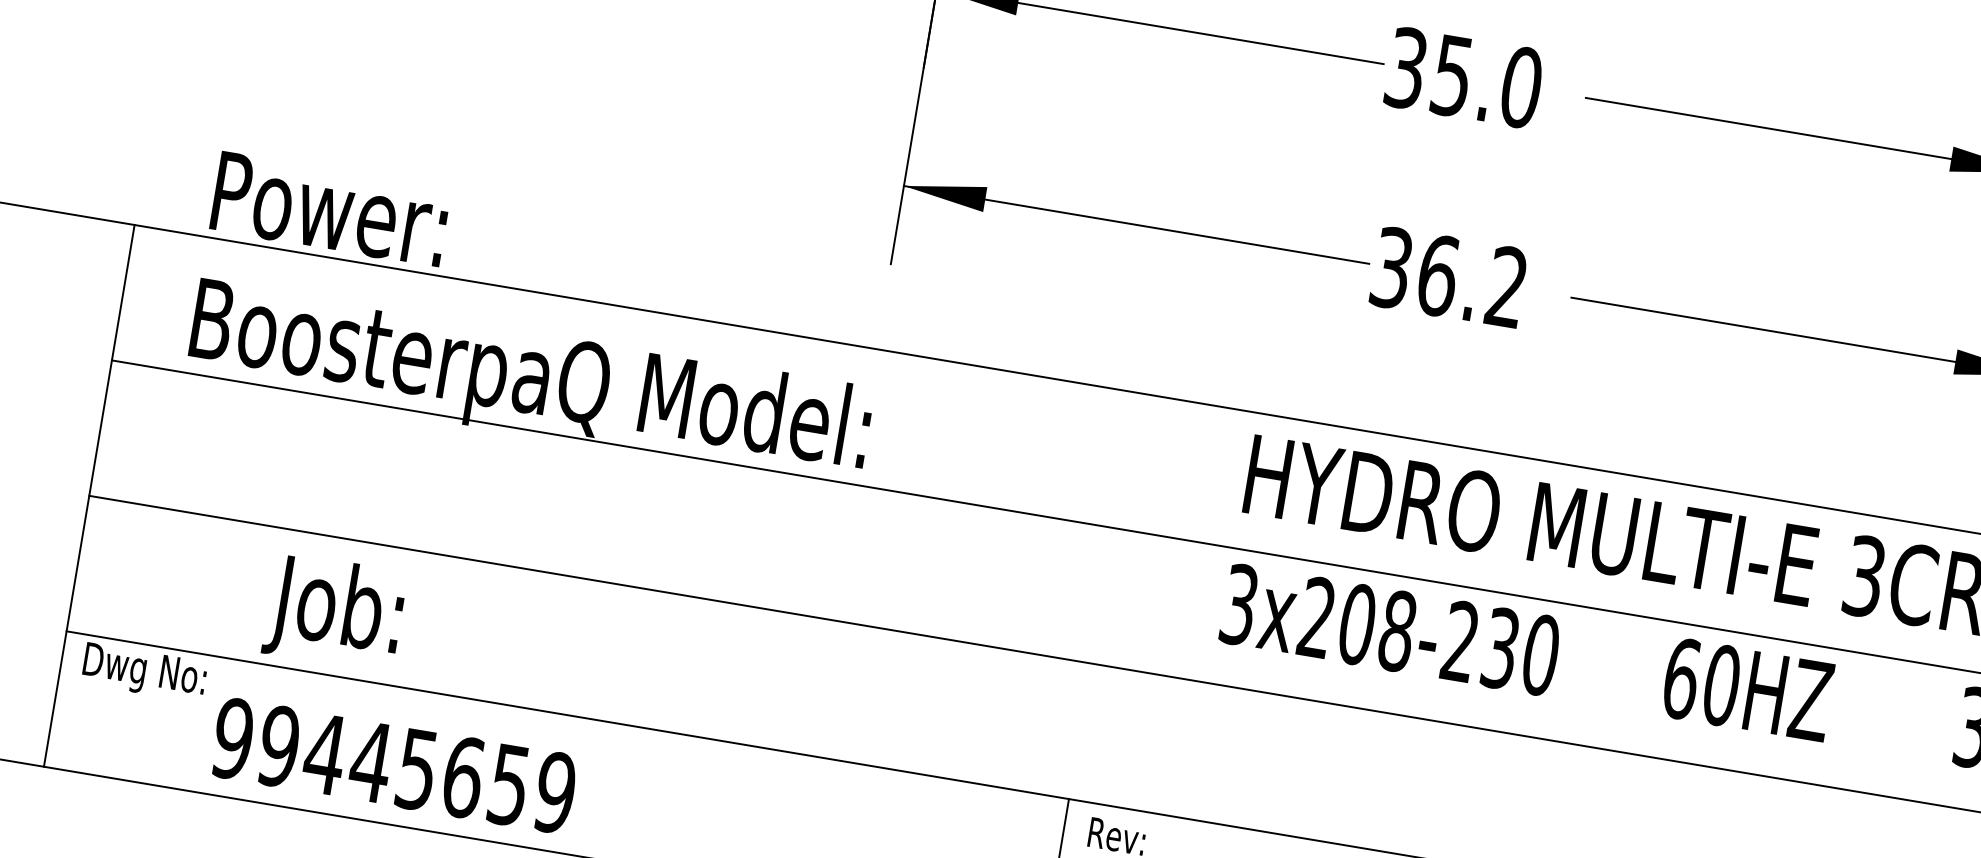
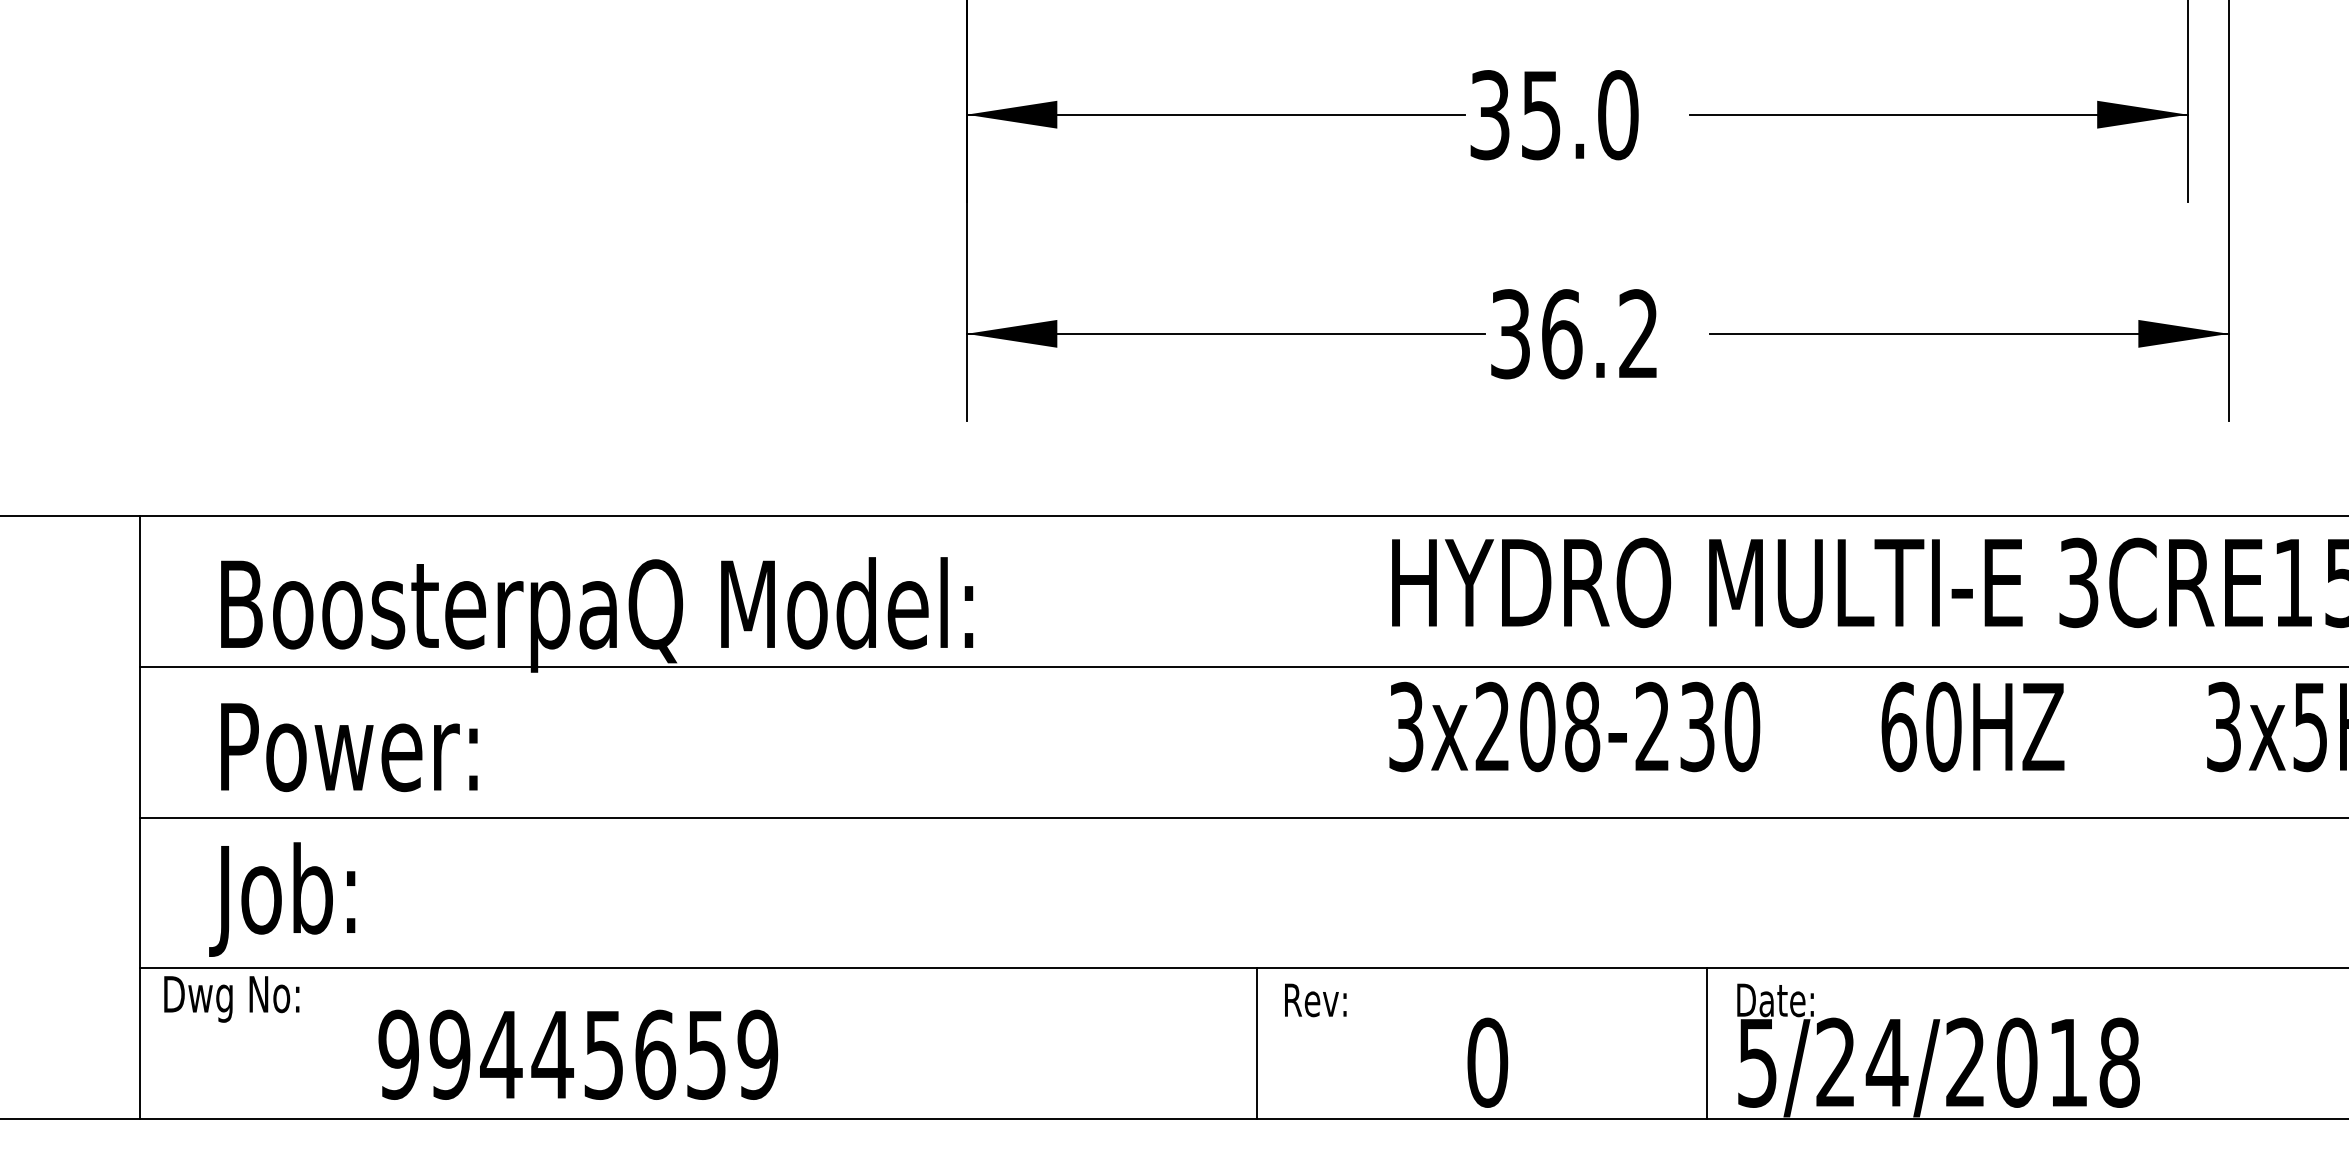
text: (330, 209) -> (349, 747), moved
text: (335, 612) -> (282, 899), moved
text: (394, 765) -> (578, 1054), moved

